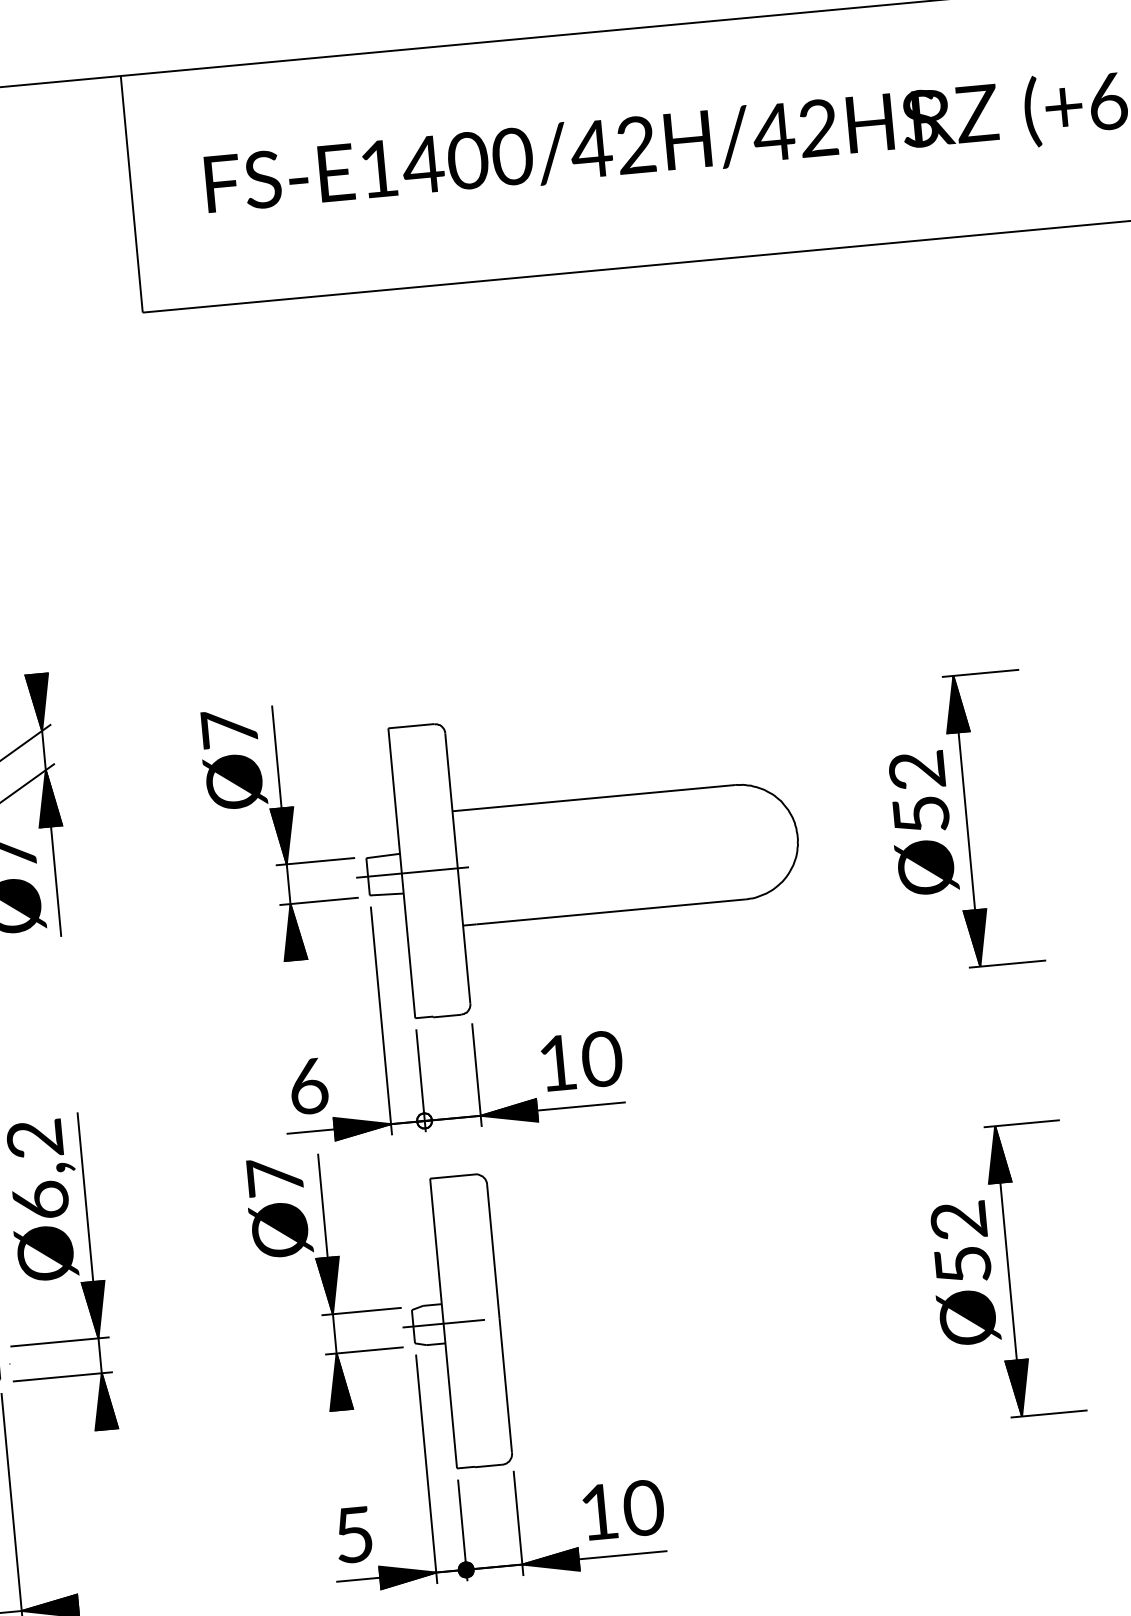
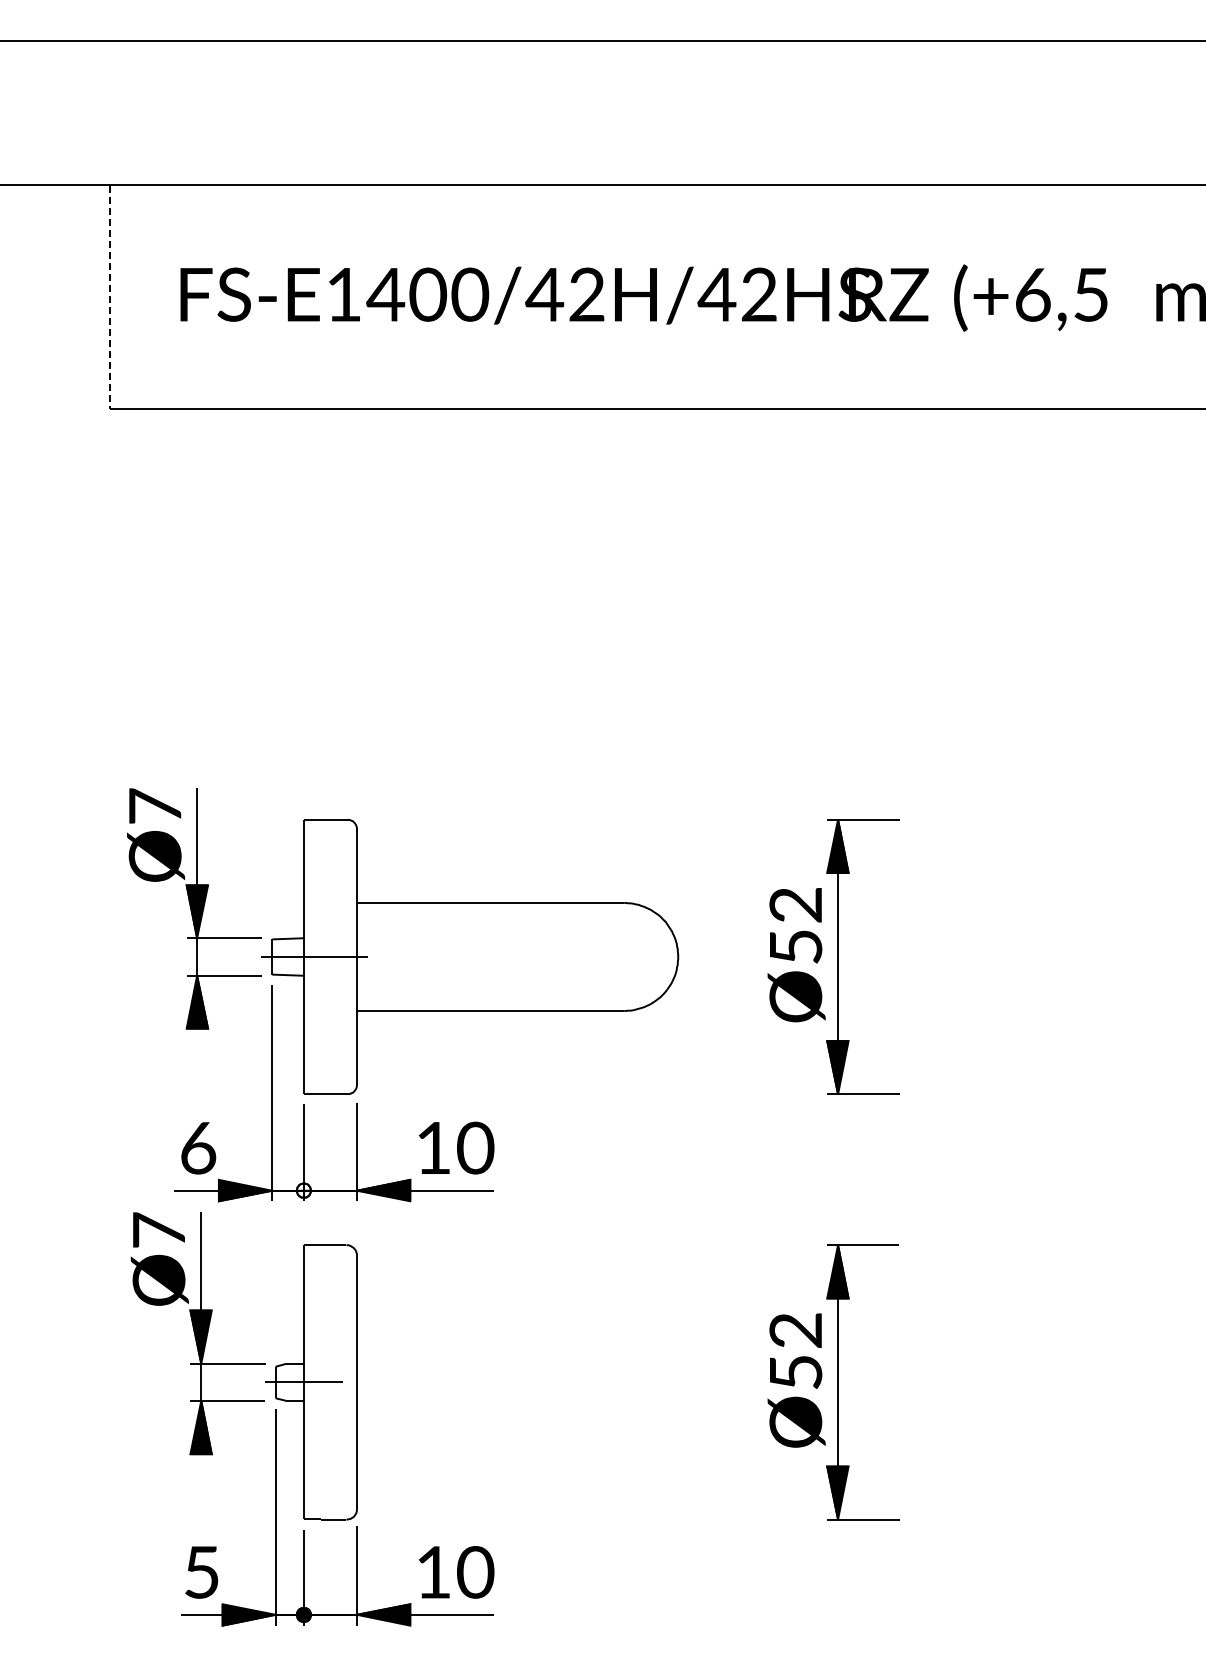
line: (132, 194) -> (110, 297), solid -> dashed

